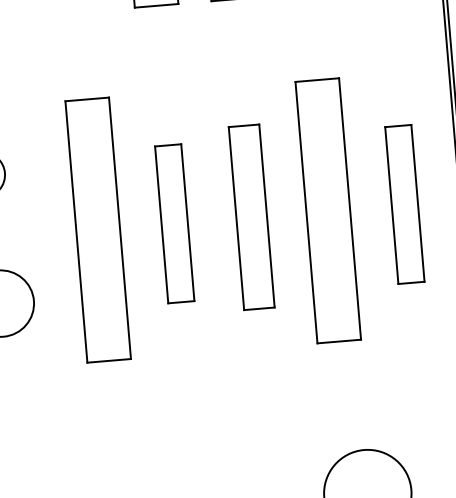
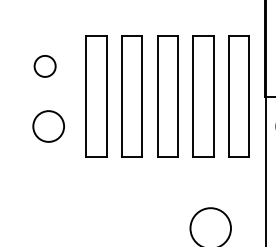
part: (403, 204) -> (238, 96), size x1.67
part: (250, 217) -> (167, 96), size x1.43
part: (173, 224) -> (131, 96), size x1.67

